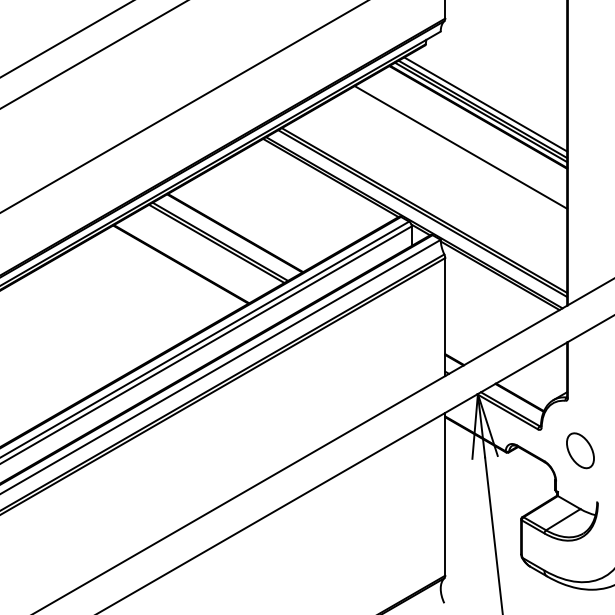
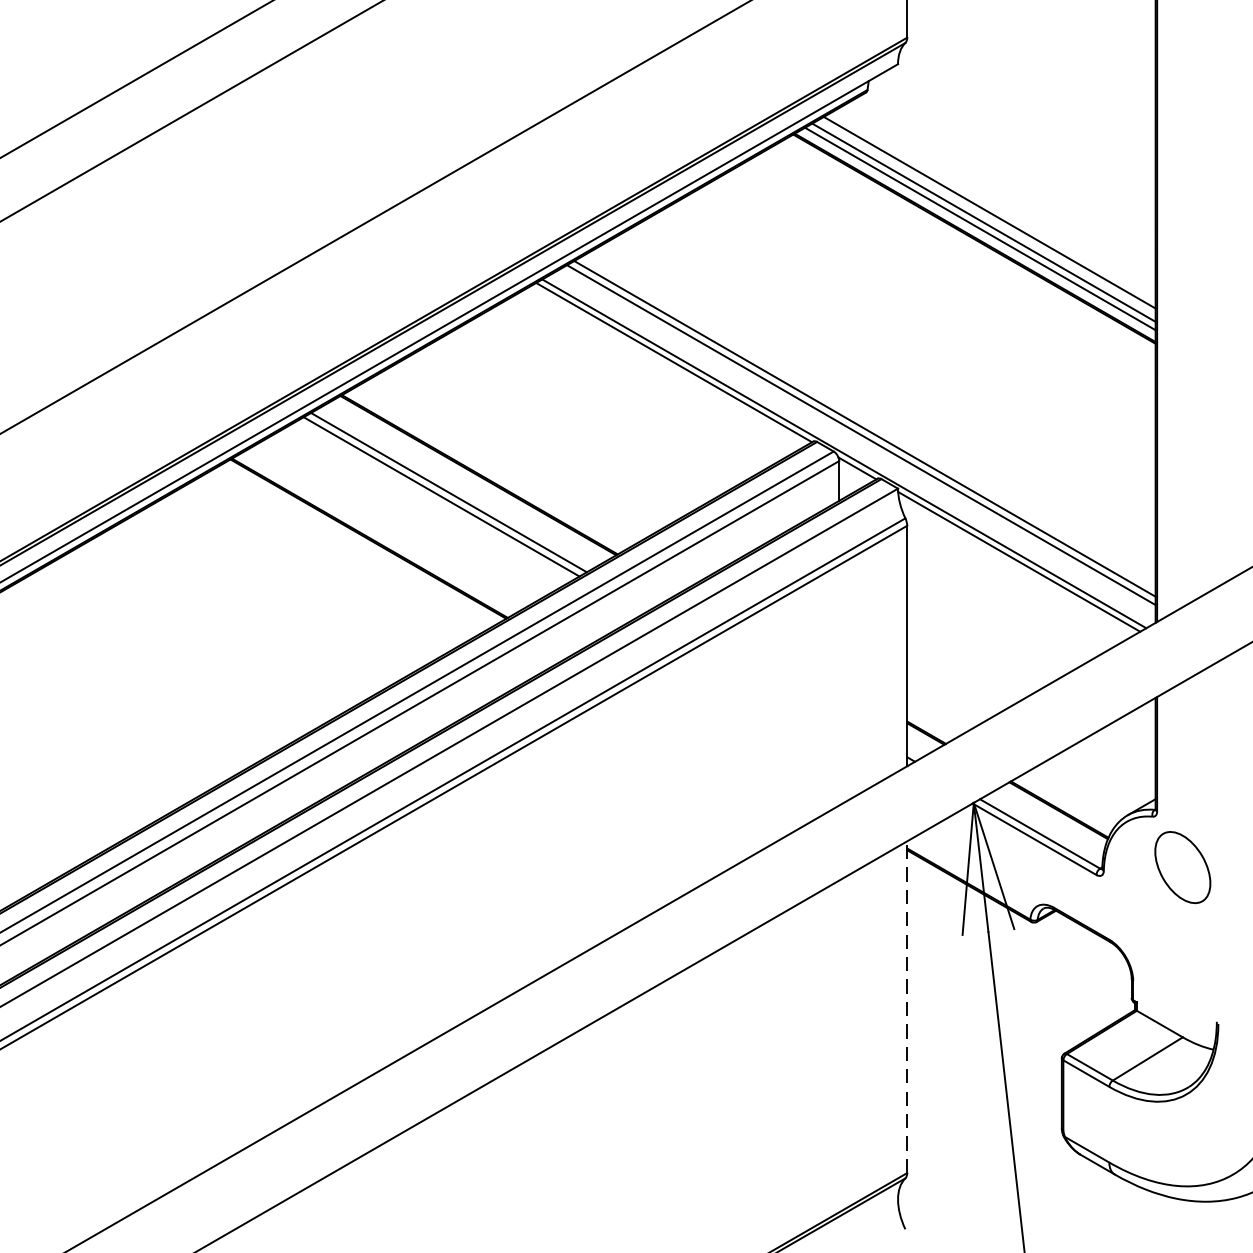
line: (460, 147) -> (938, 300), removed
part: (580, 450) -> (1182, 866), moved
line: (445, 493) -> (907, 1005), solid -> dashed

